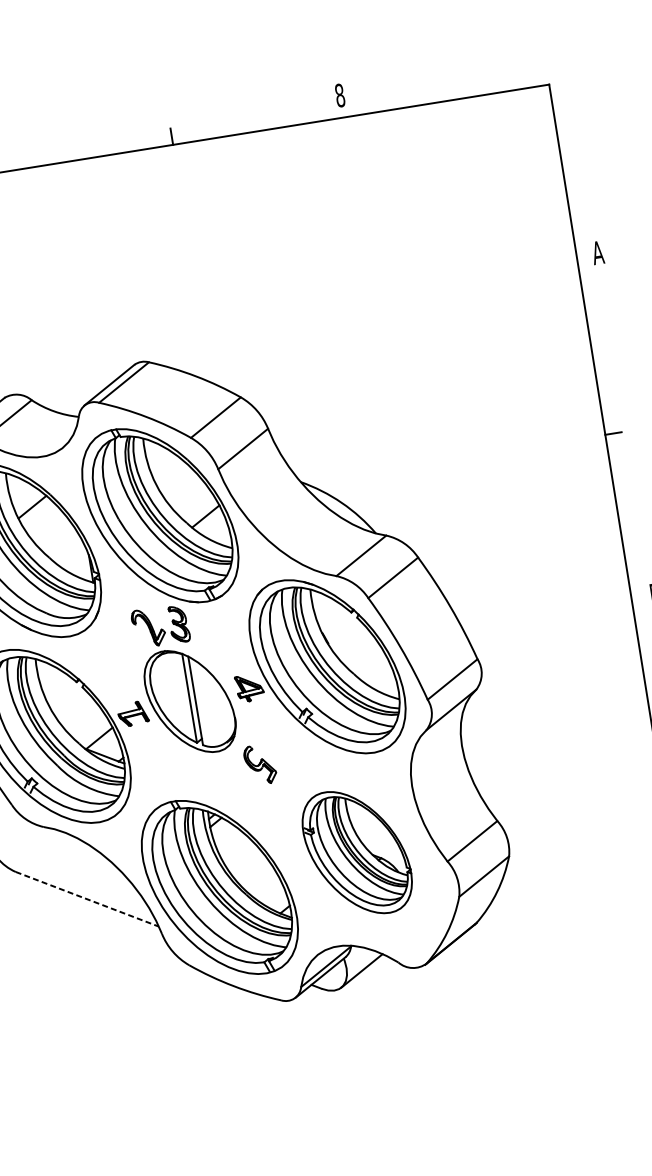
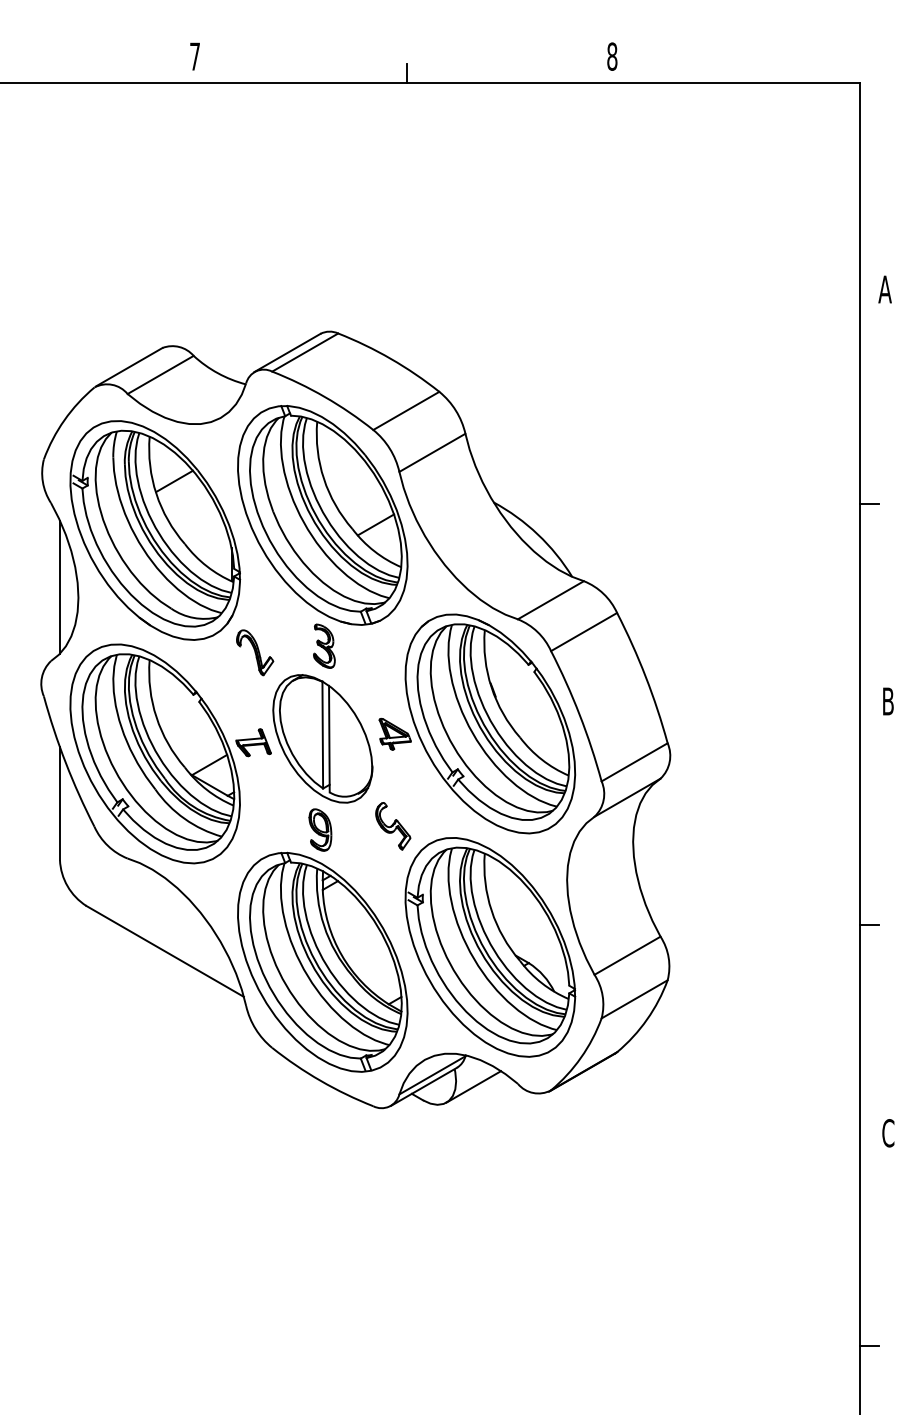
part: (149, 627) -> (255, 652), moved
part: (200, 777) -> (320, 829), added
part: (357, 852) -> (490, 947), size x1.43
line: (87, 899) -> (165, 951), dashed -> solid

